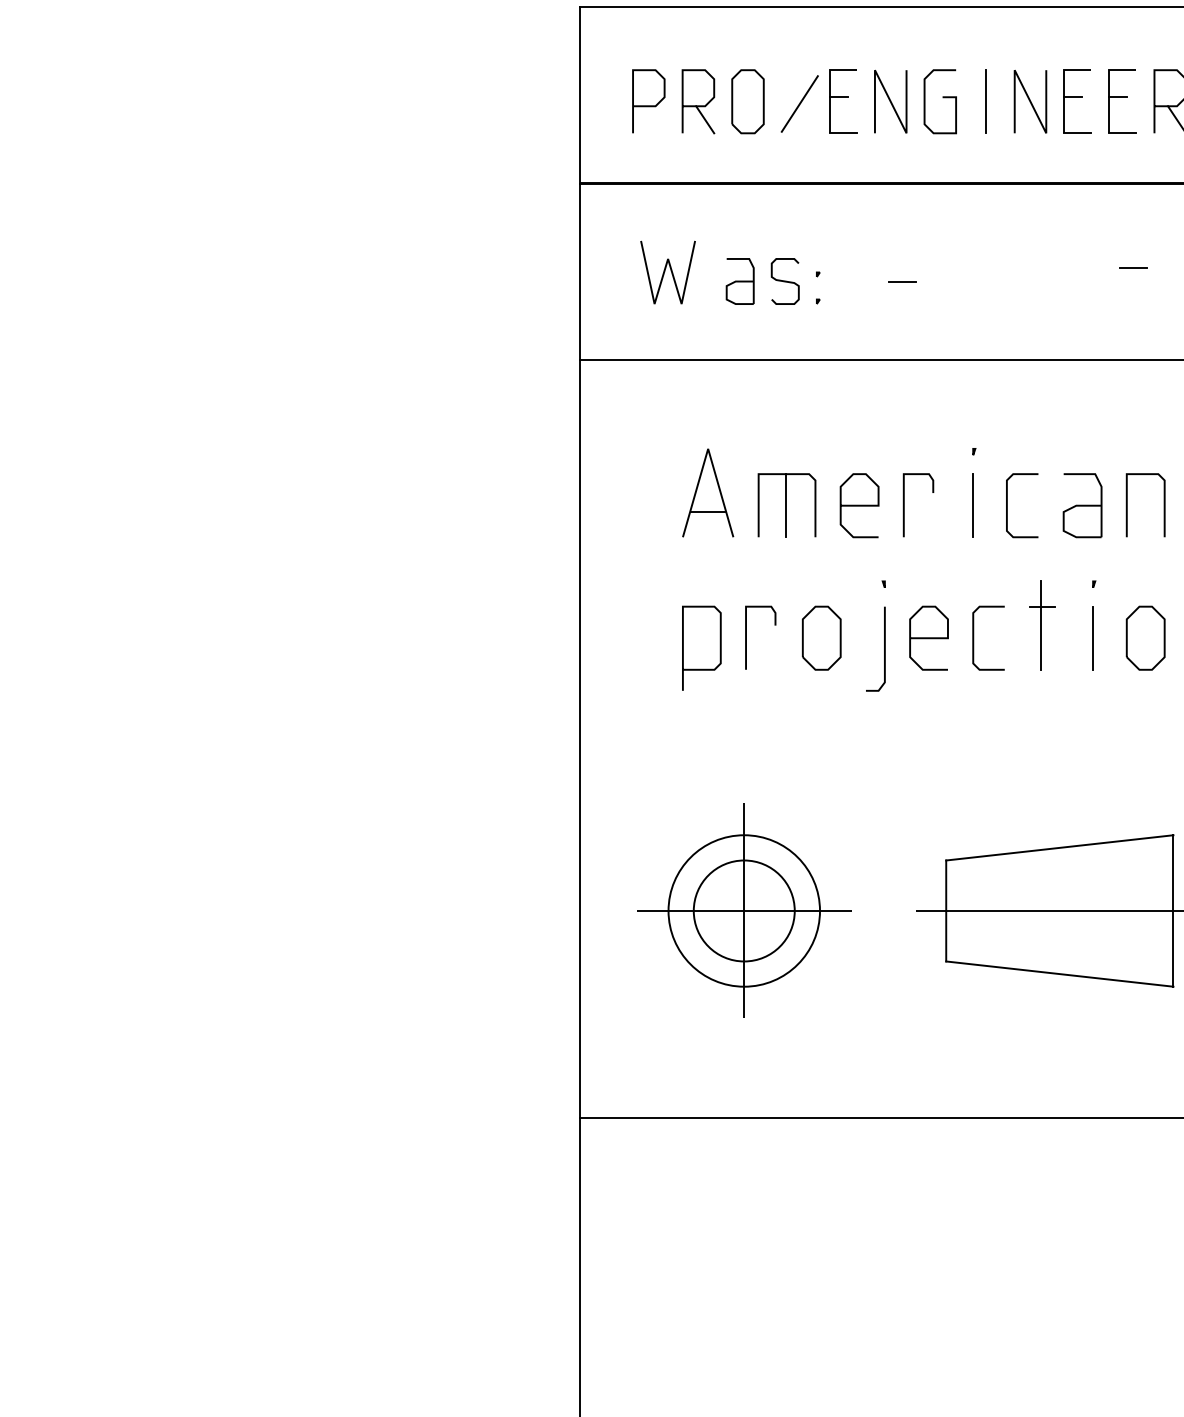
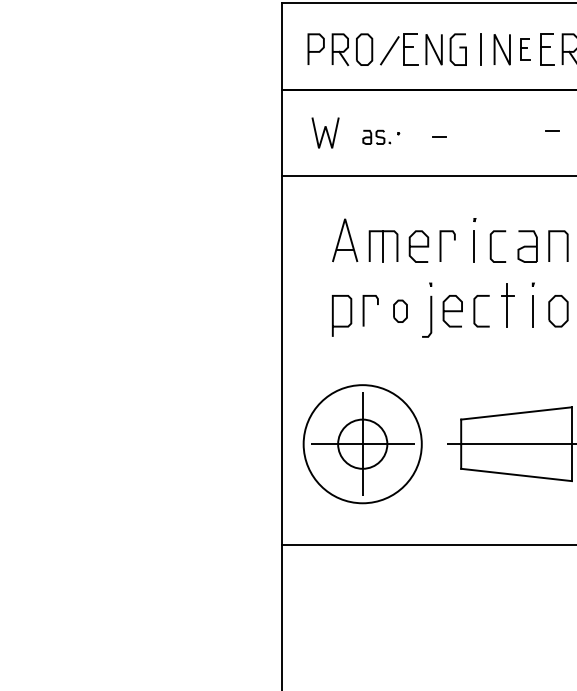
part: (1078, 101) -> (525, 49), size x0.7
part: (772, 281) -> (376, 137), size x0.6
part: (821, 638) -> (400, 311), size x0.7
circle: (743, 911) -> (362, 444), size x1.6

